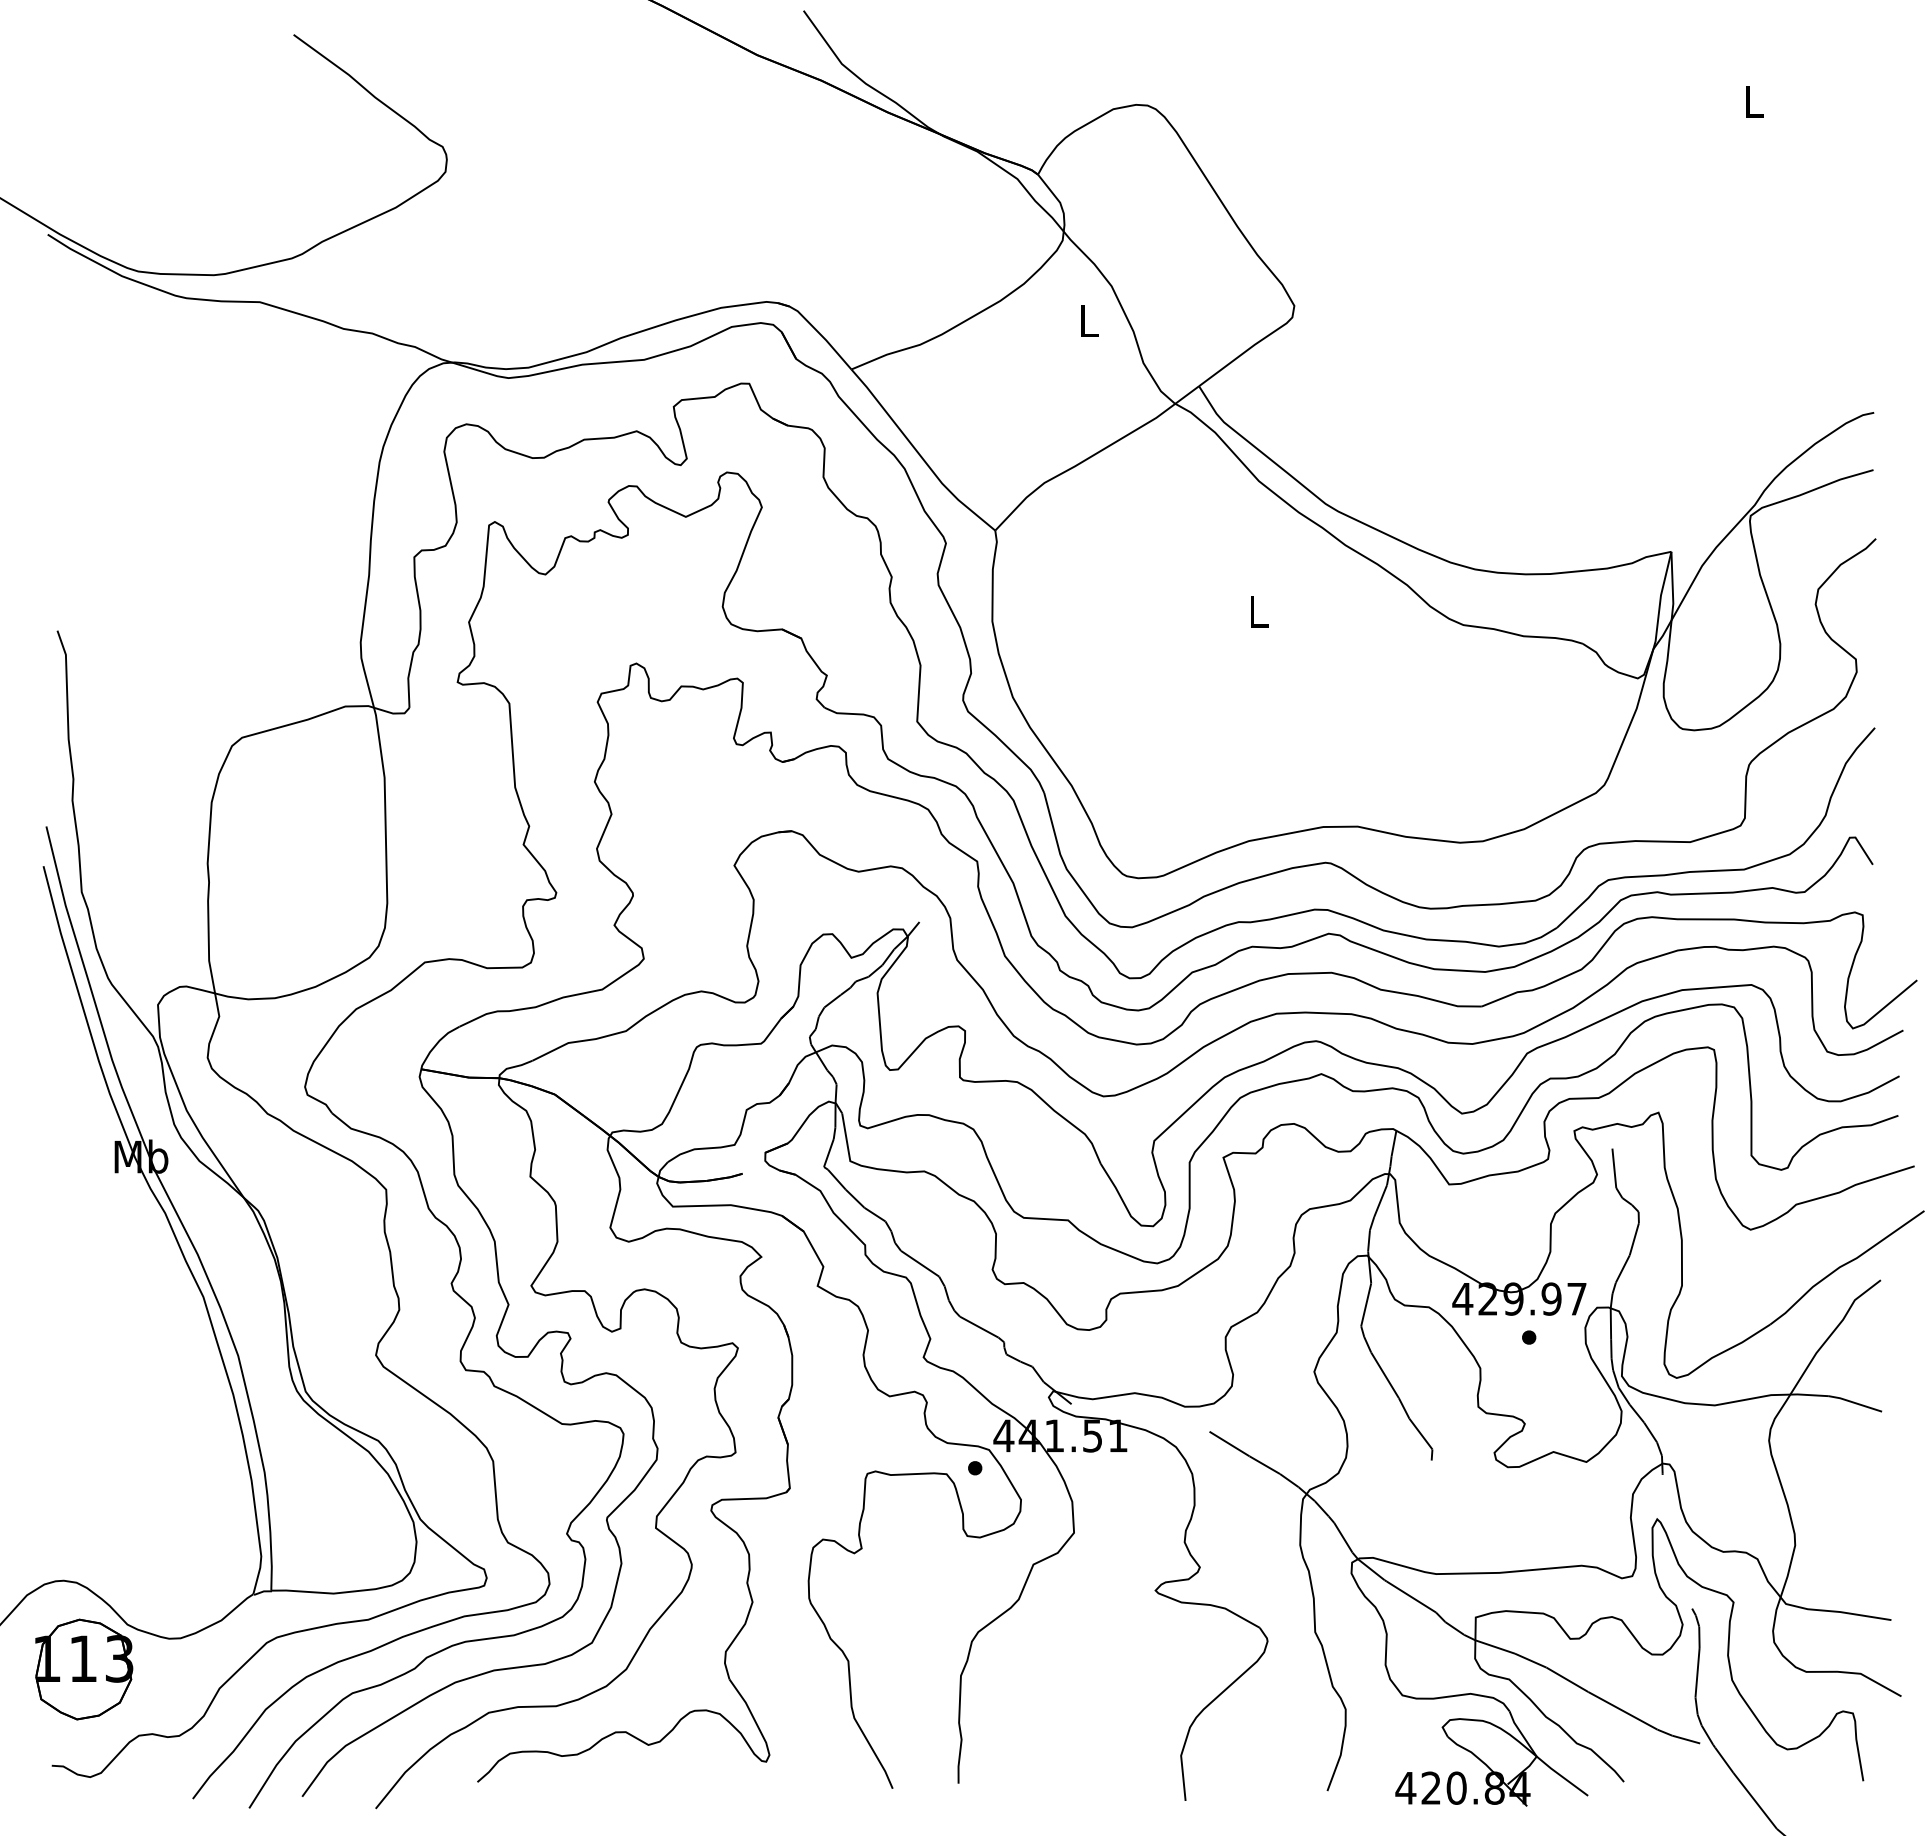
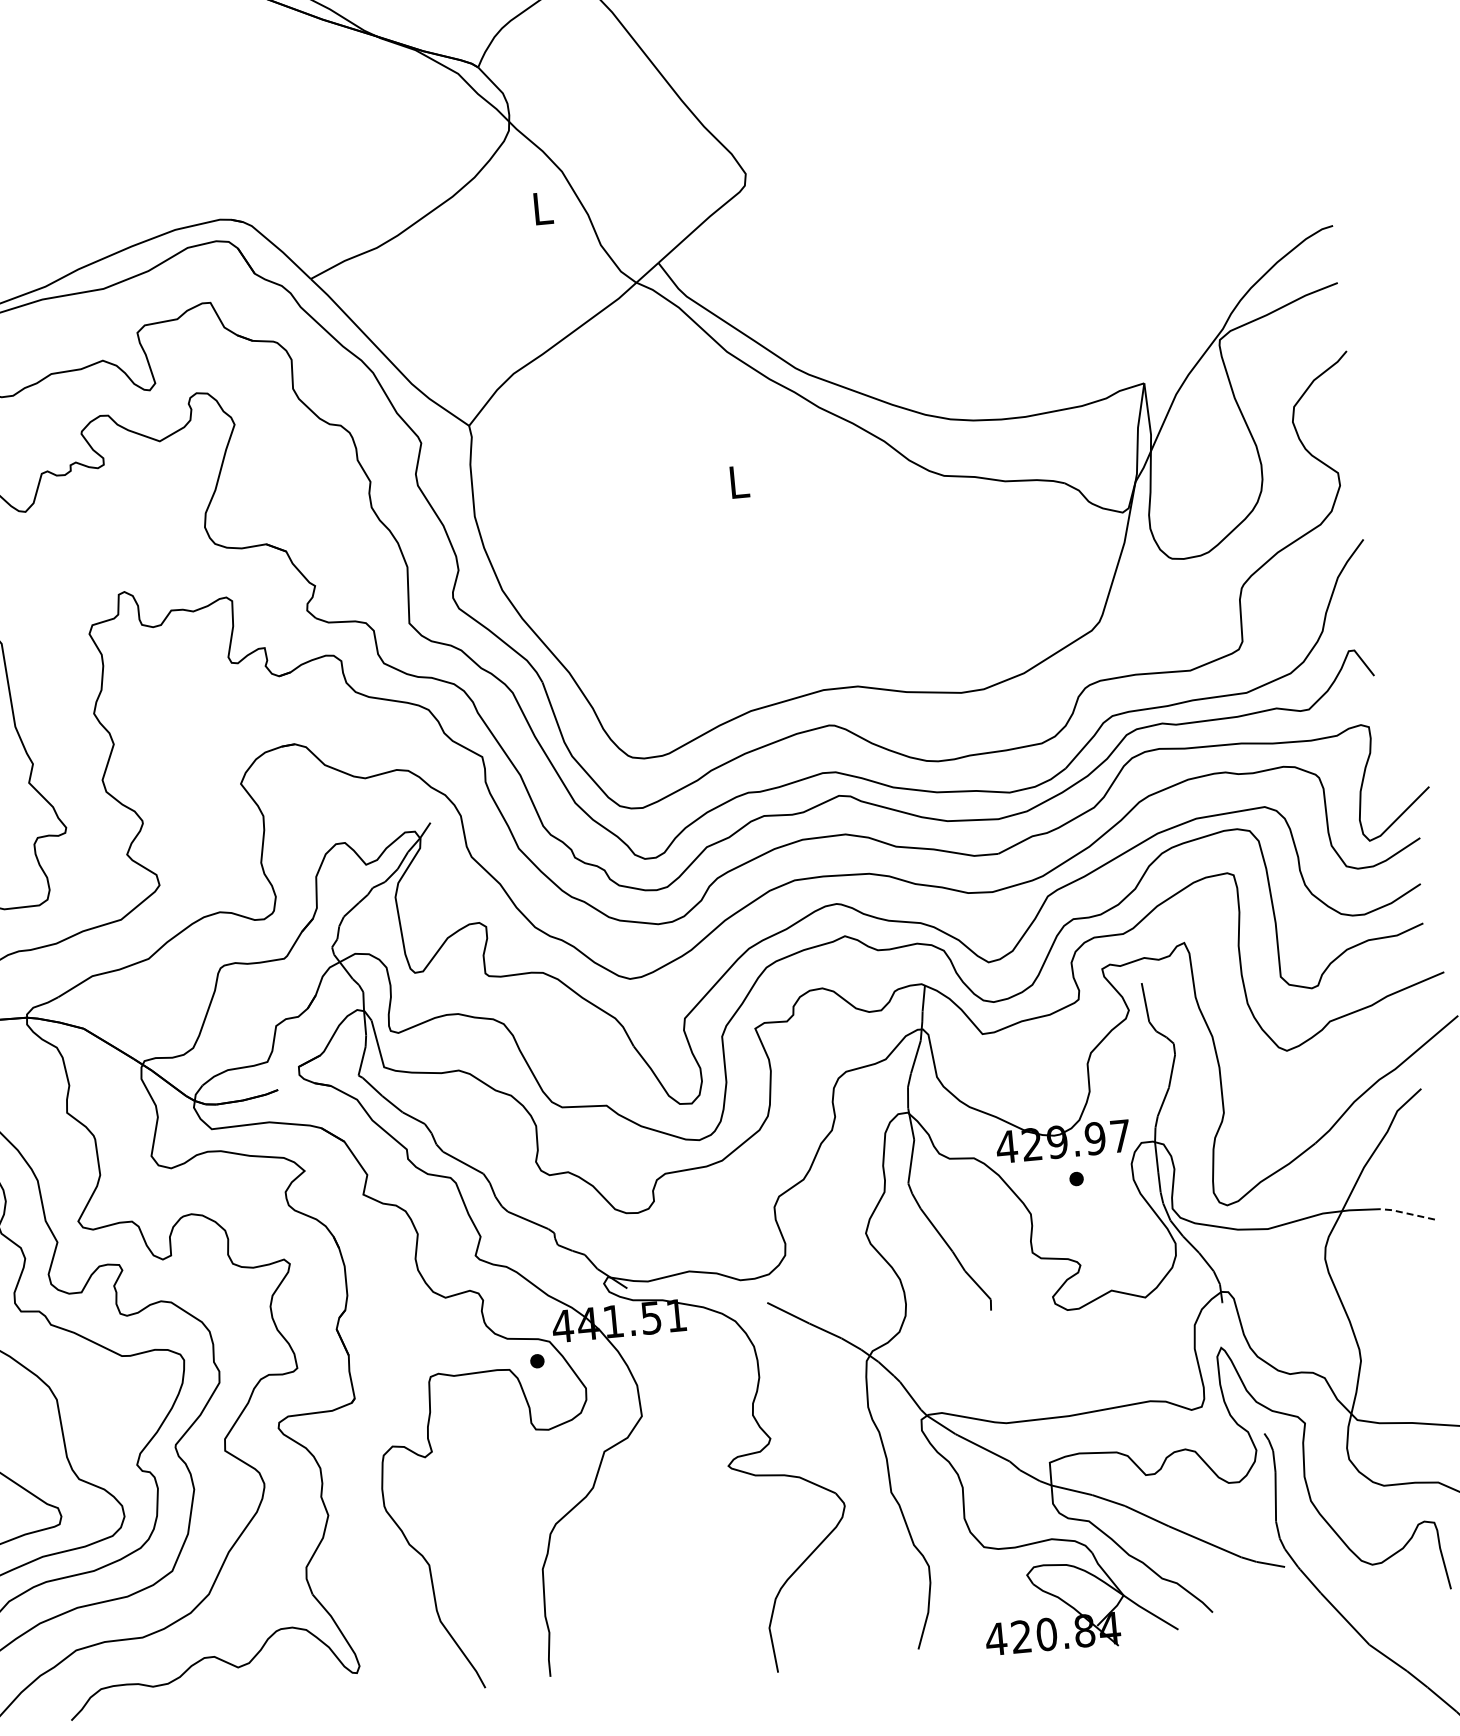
line: (1854, 1402) -> (1406, 1213), solid -> dashed

